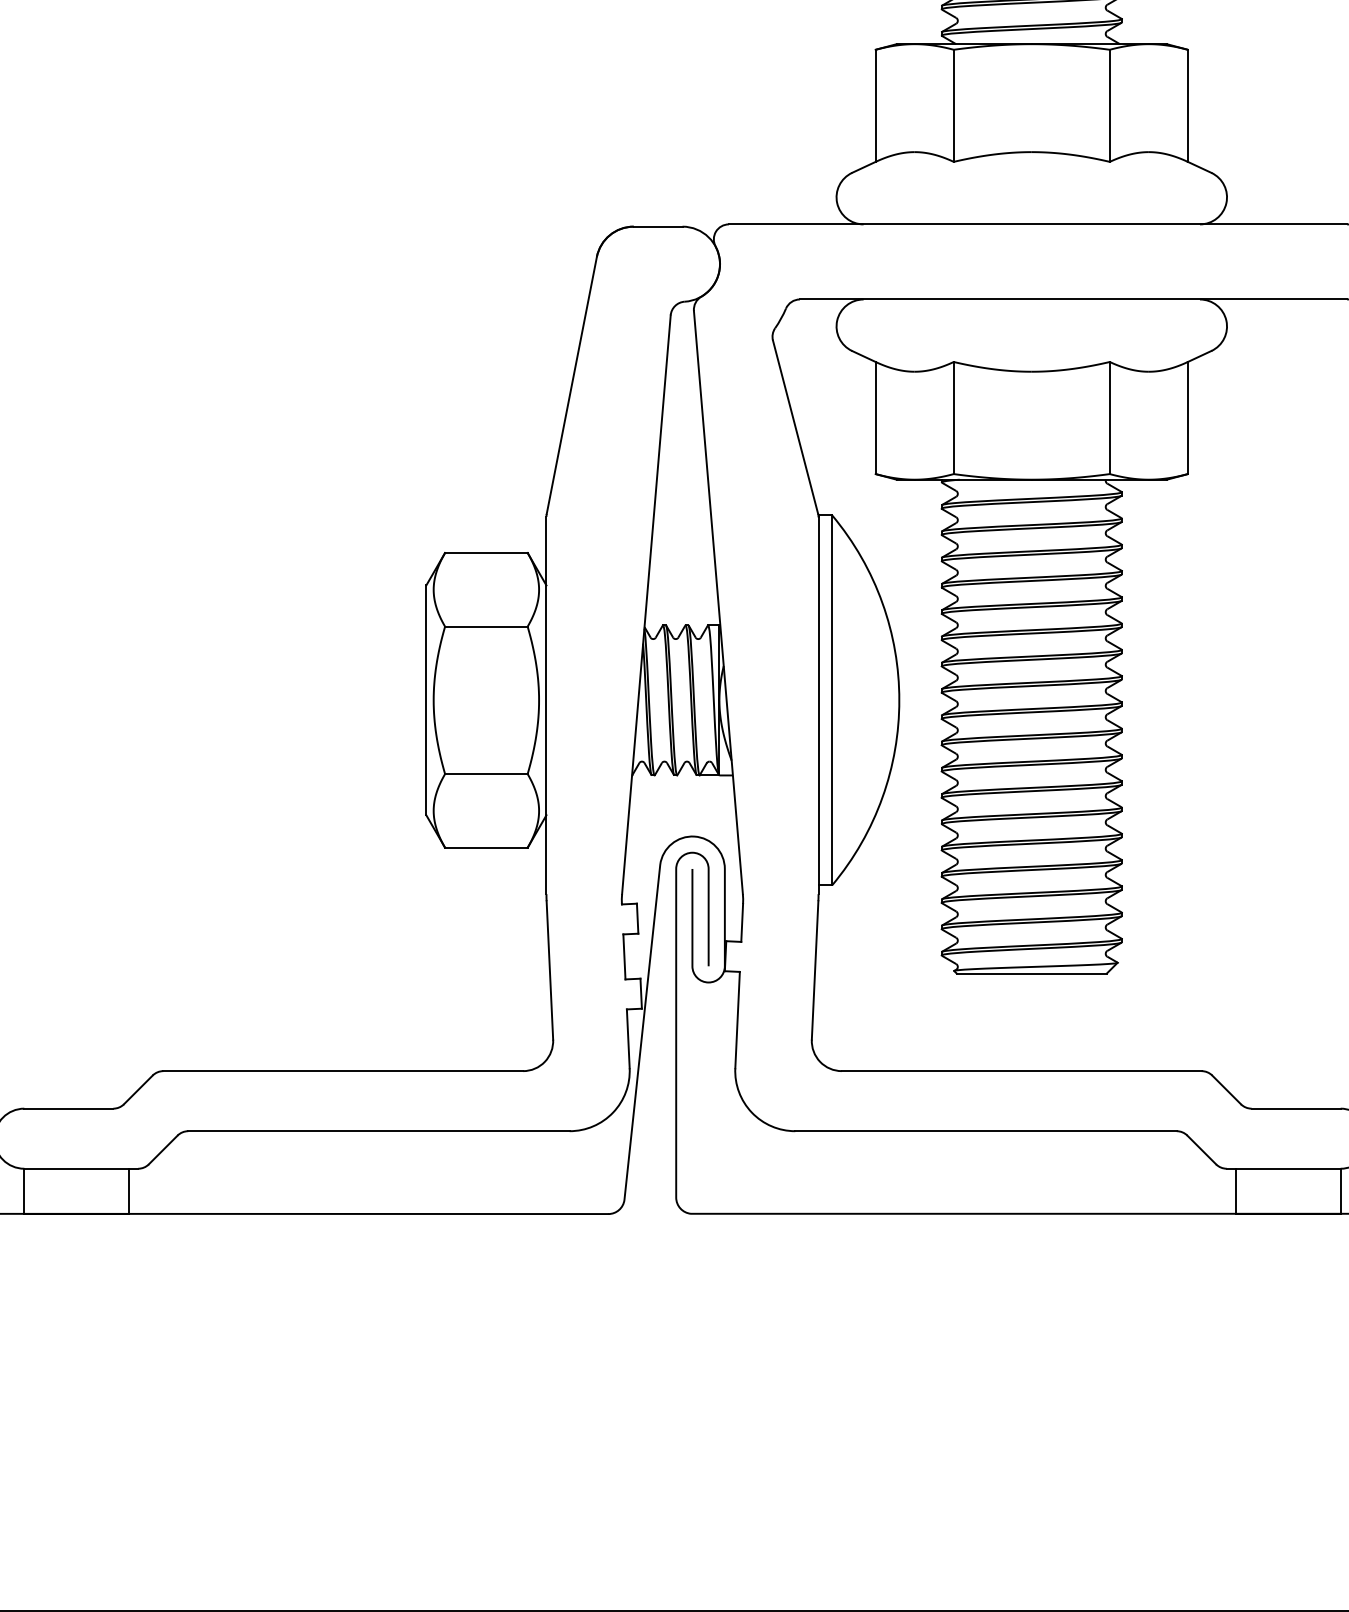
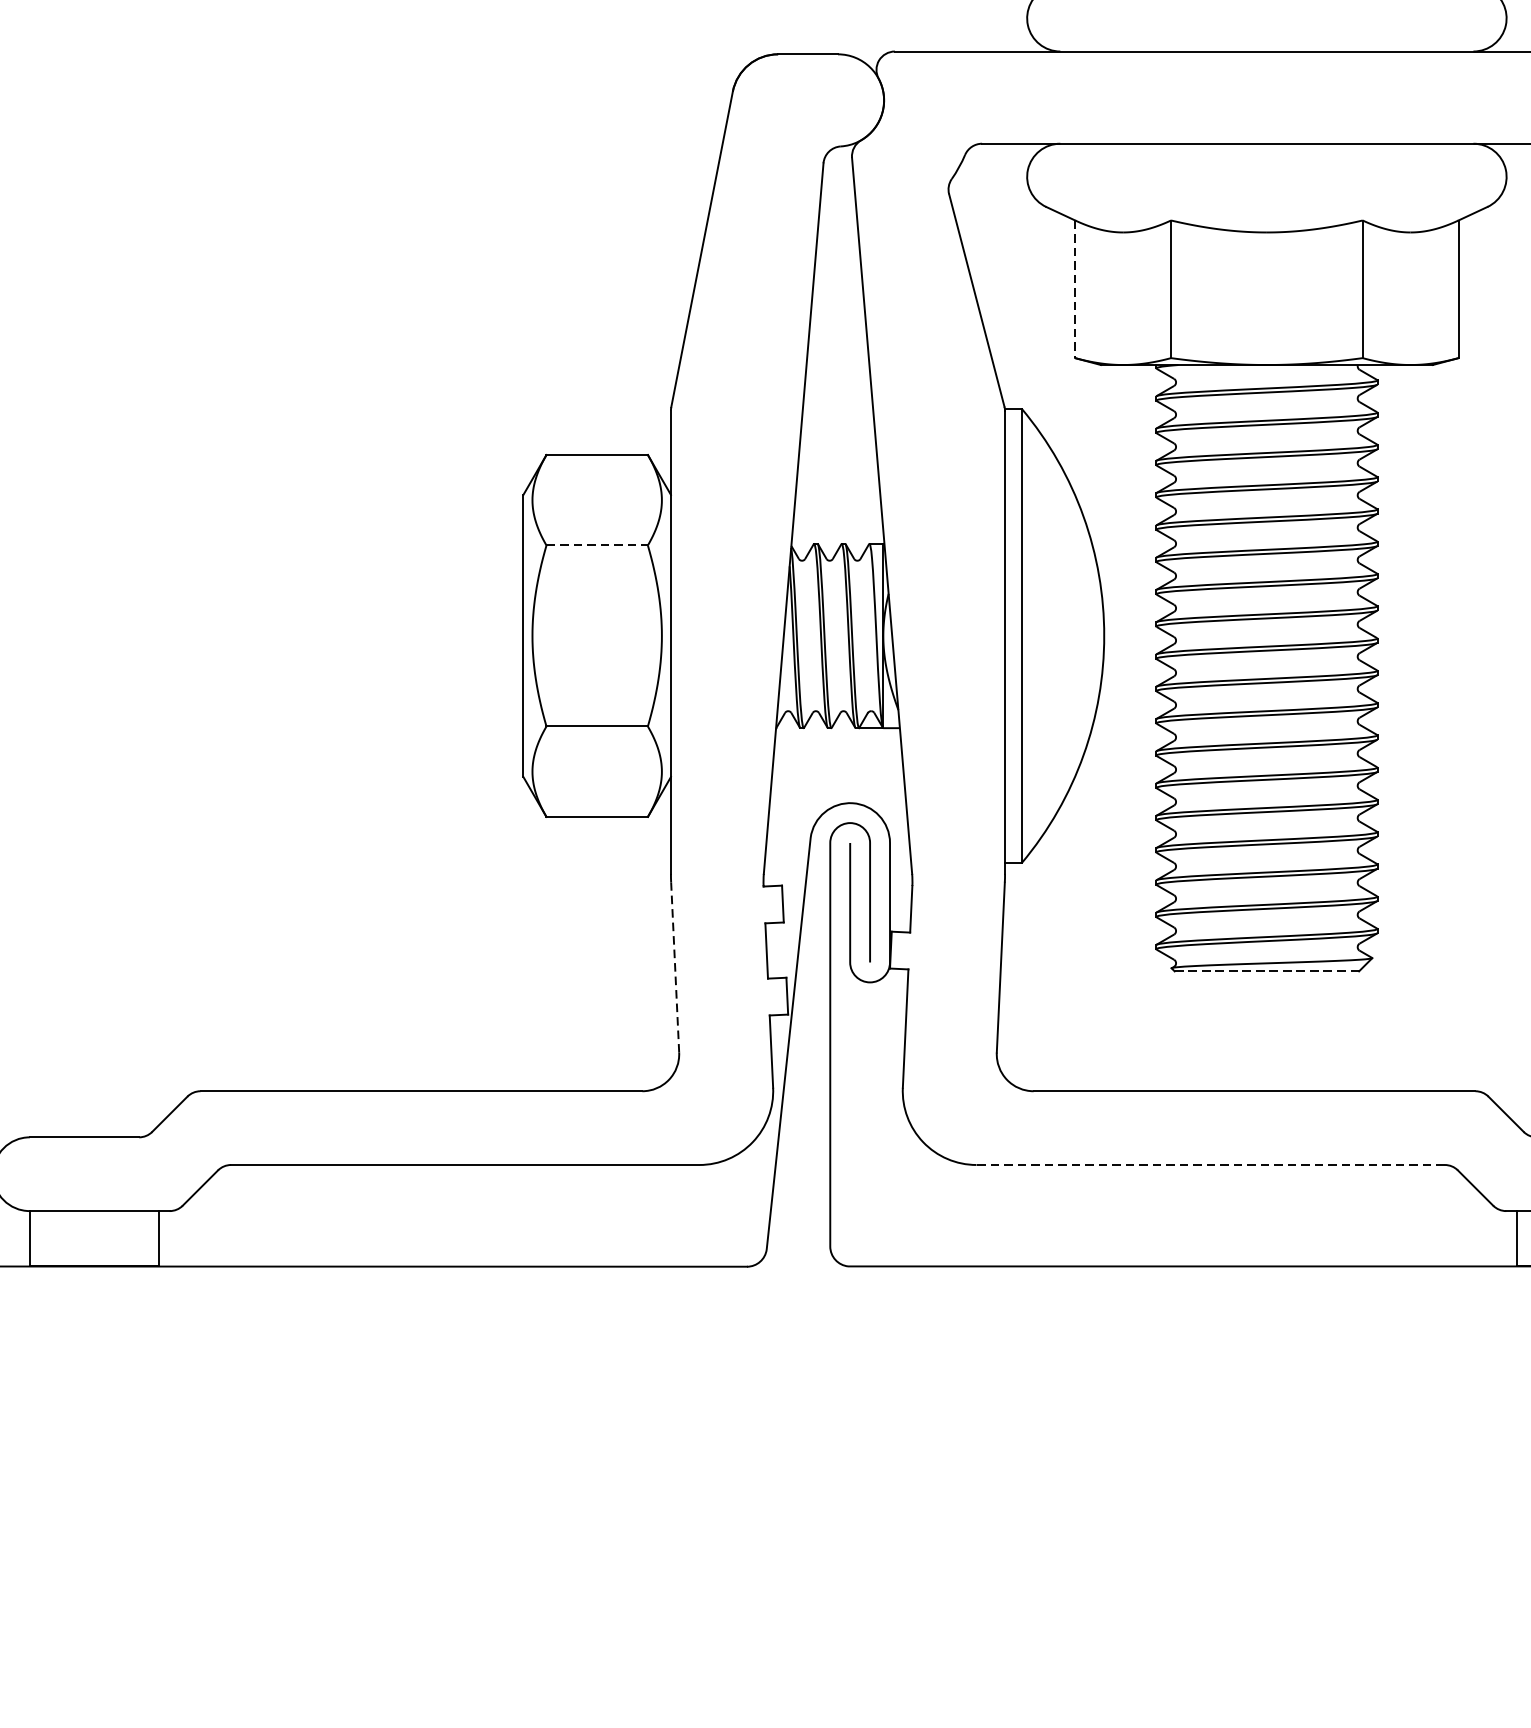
line: (875, 418) -> (1074, 289), solid -> dashed
line: (486, 626) -> (597, 545), solid -> dashed
line: (549, 969) -> (674, 966), solid -> dashed
line: (1031, 973) -> (1266, 971), solid -> dashed
line: (986, 1131) -> (1211, 1165), solid -> dashed

